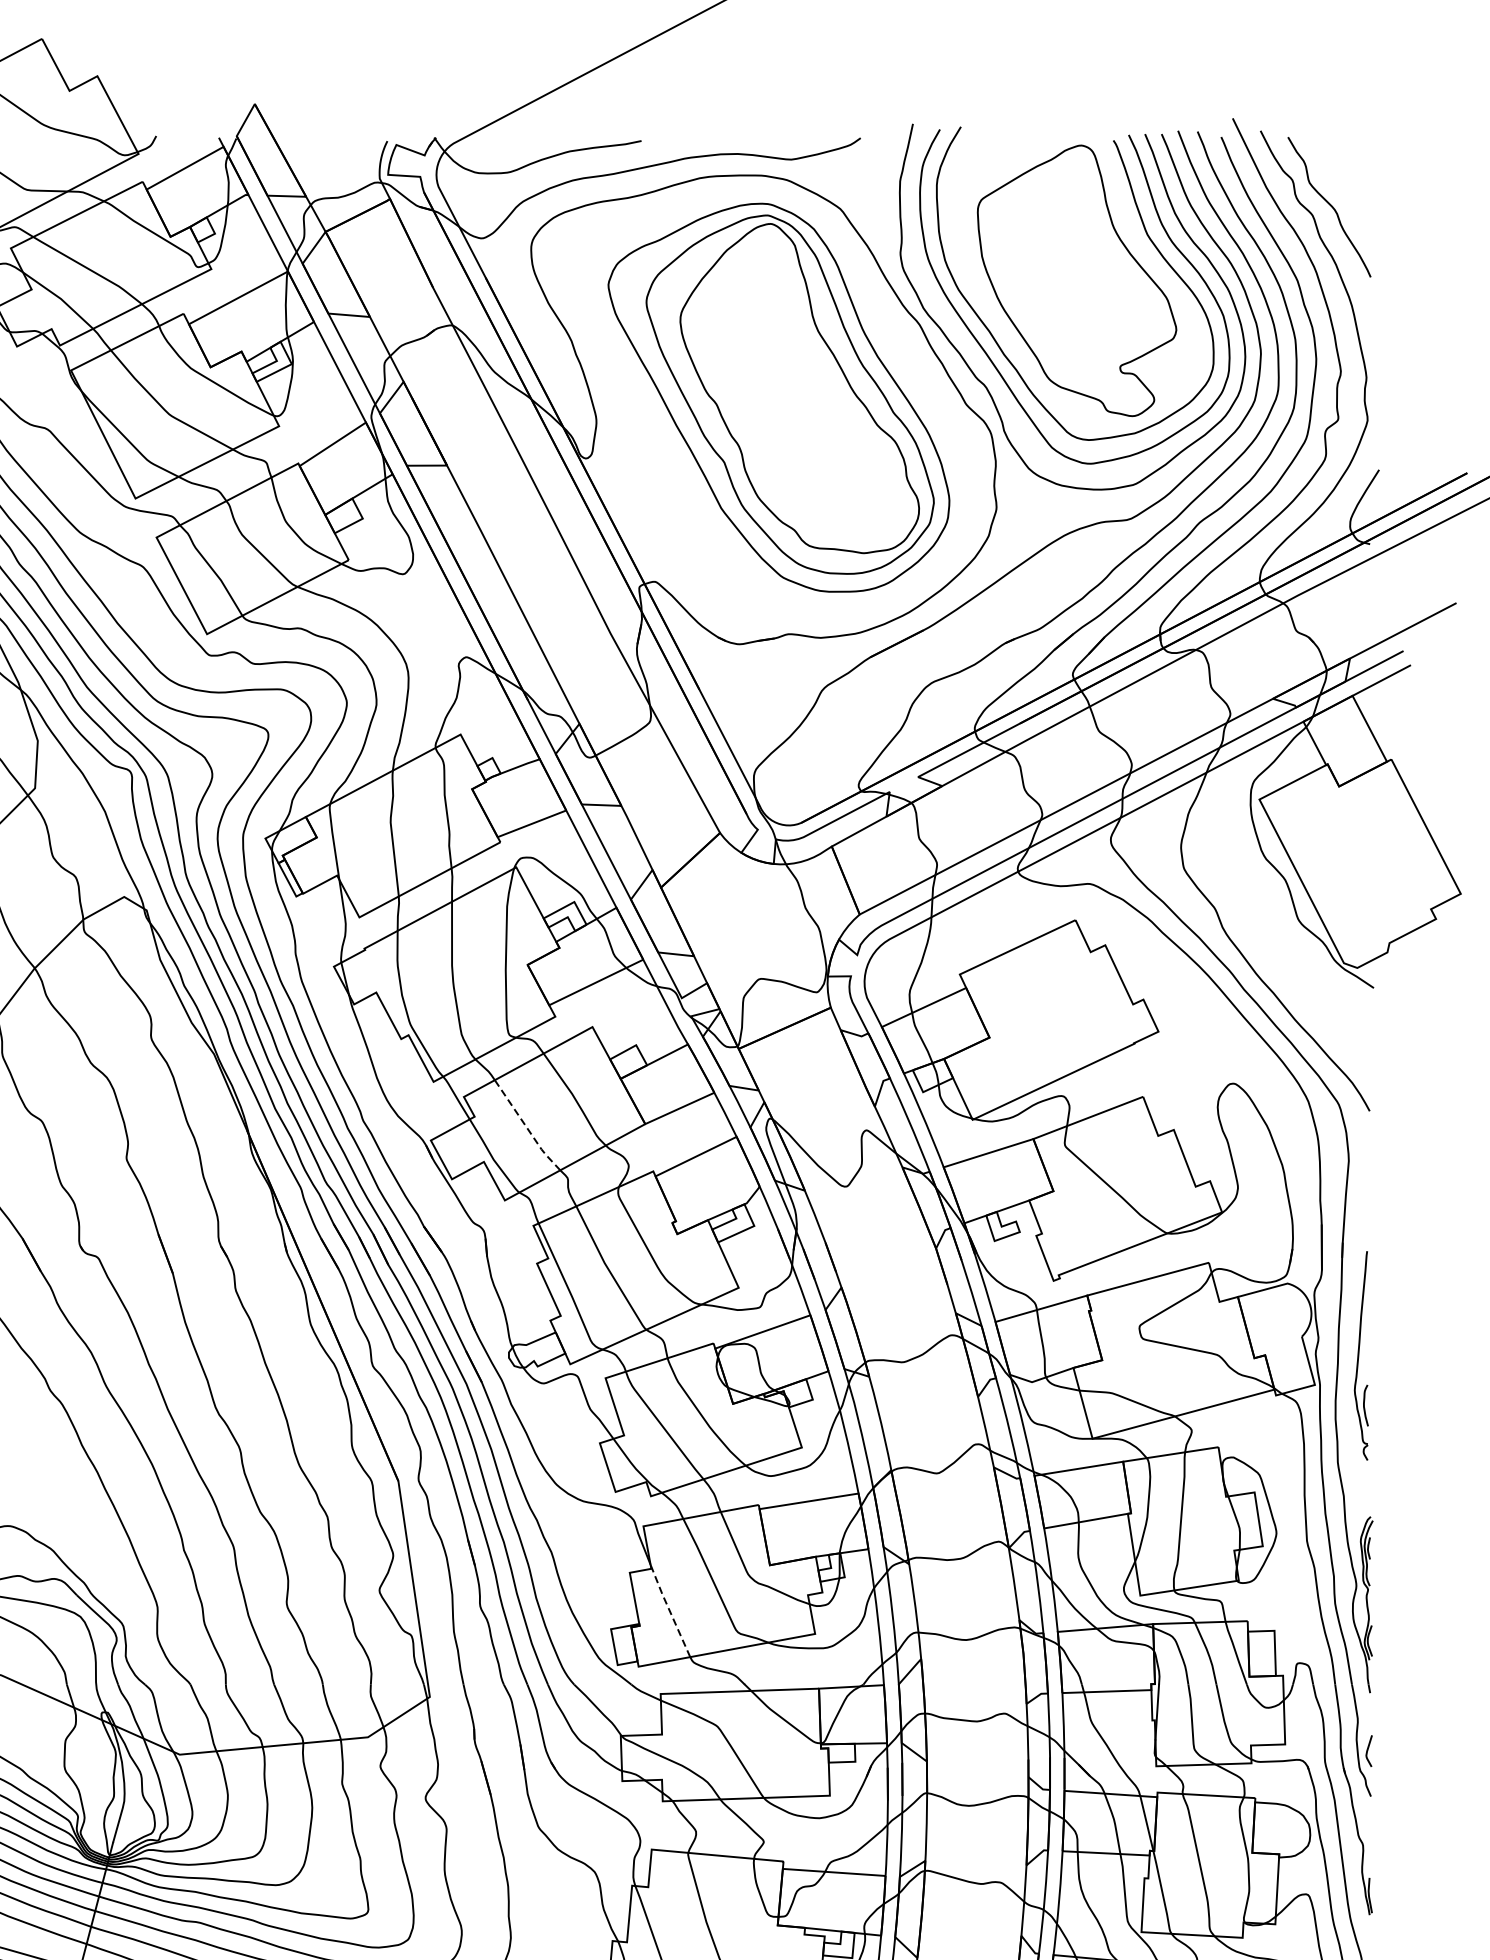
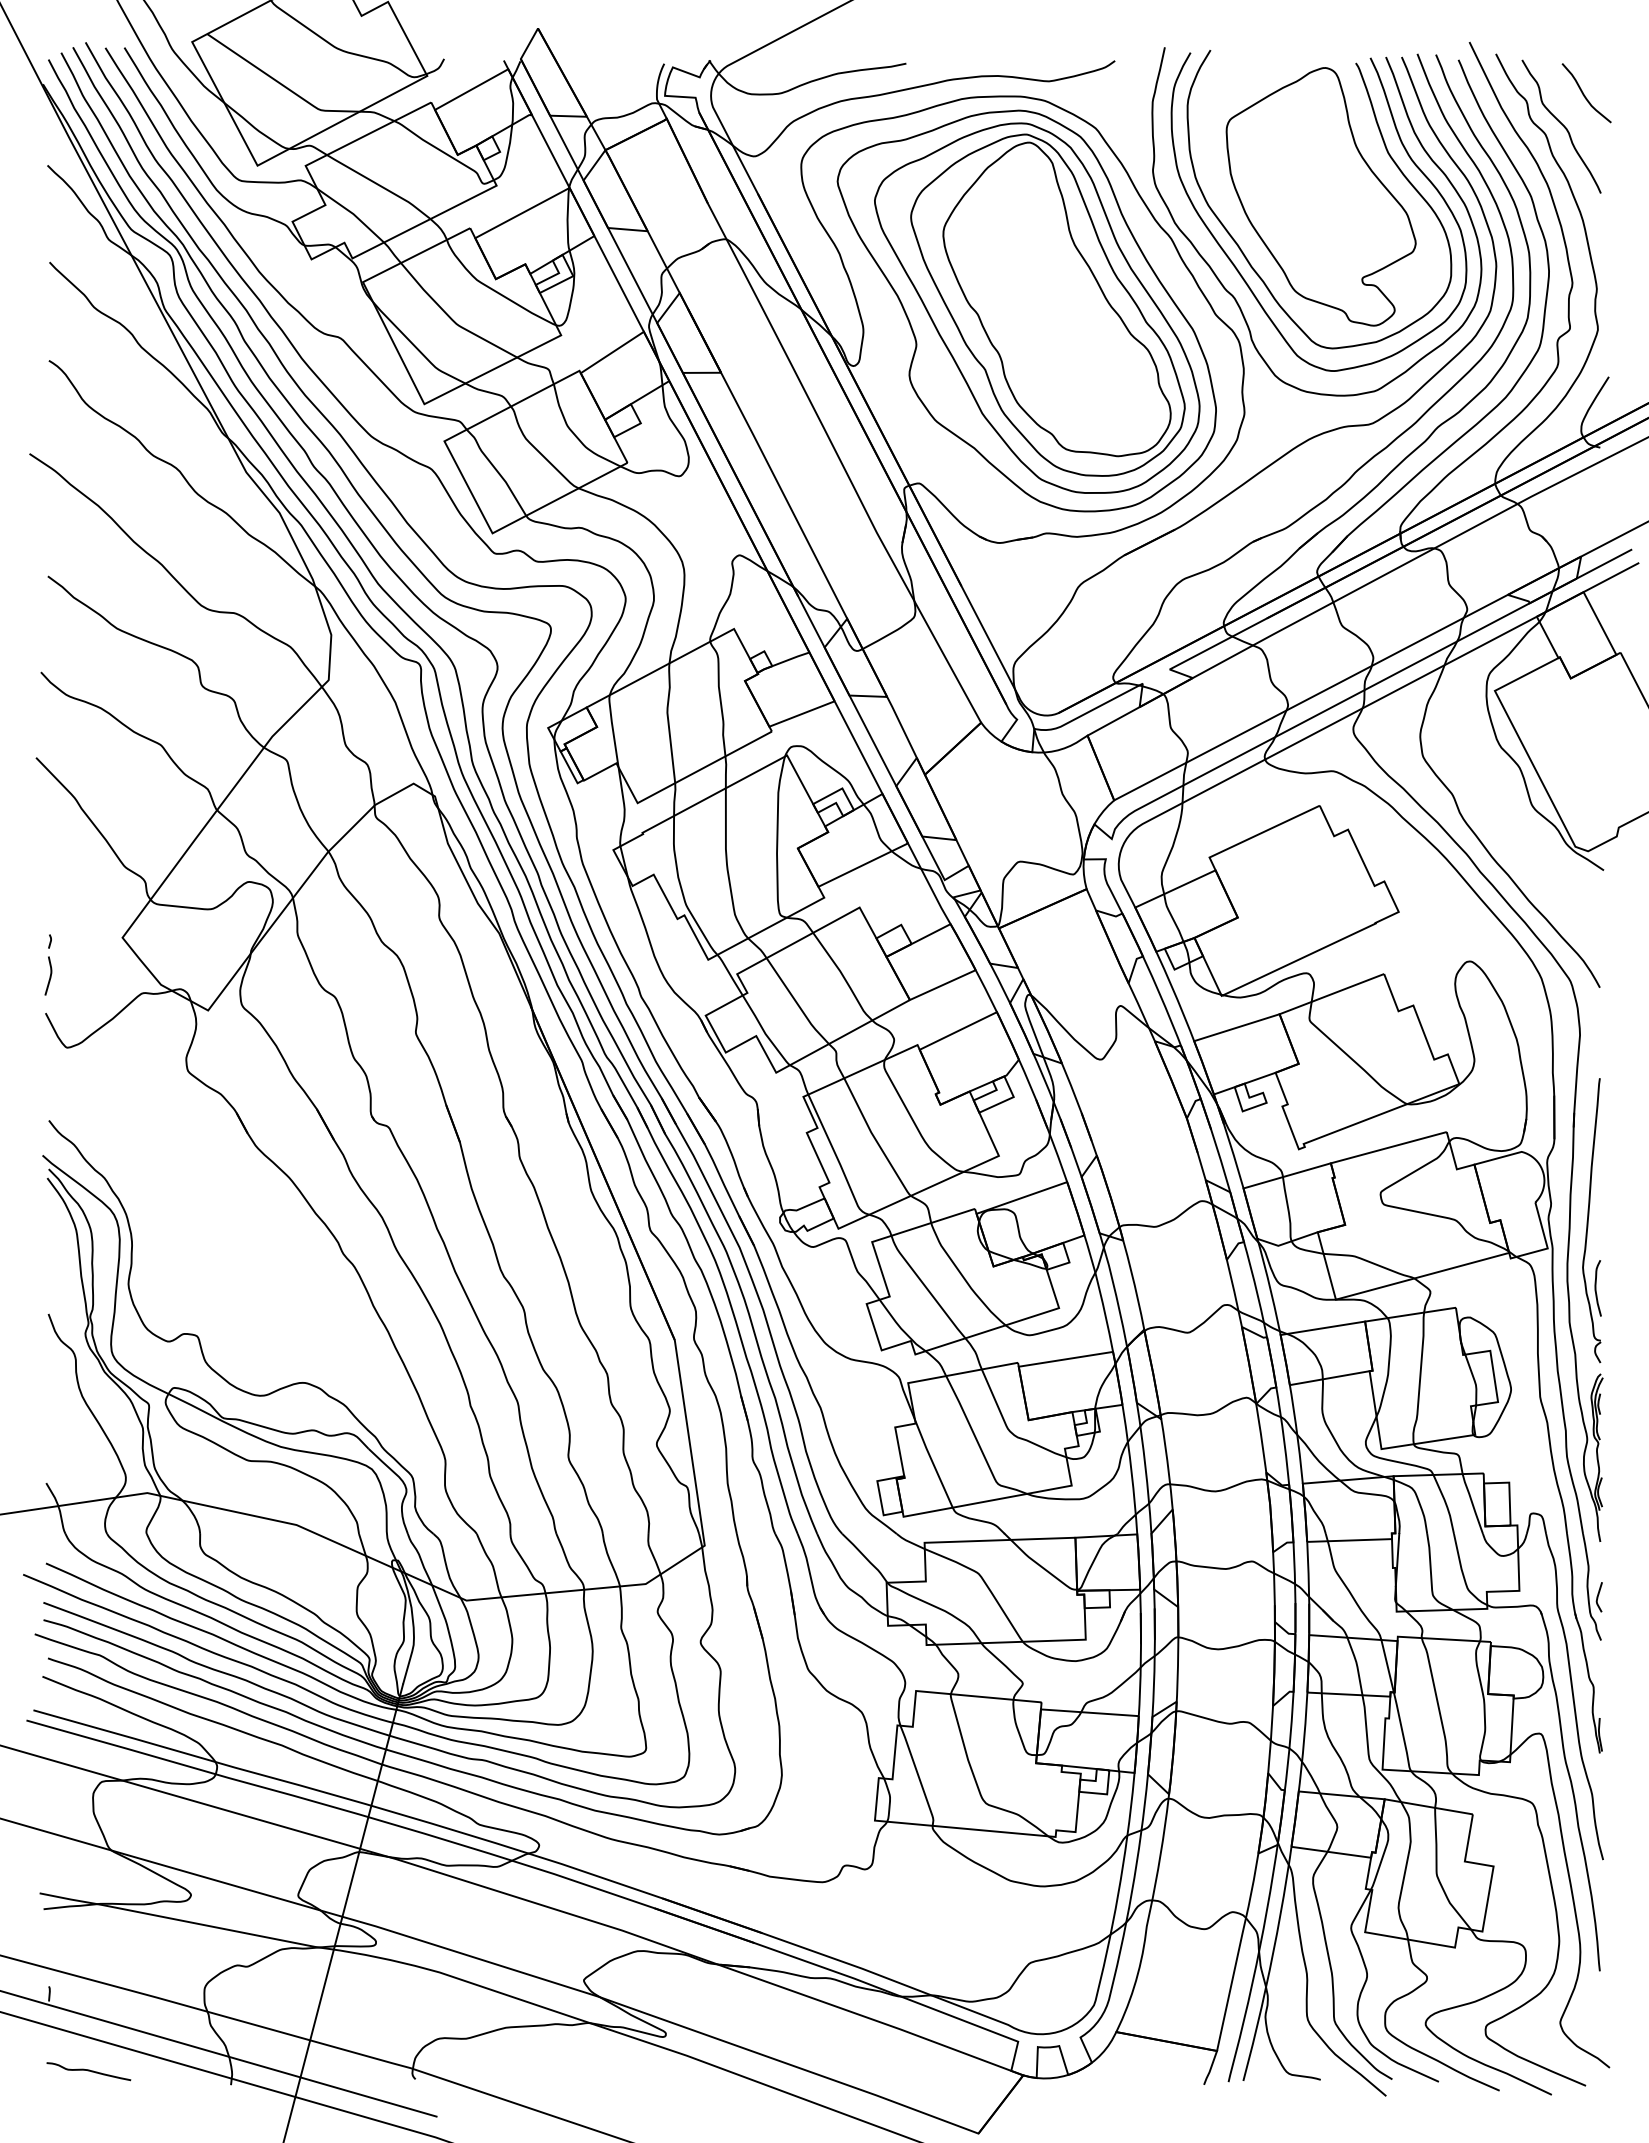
curve: (1353, 173) -> (1584, 94), added
part: (767, 400) -> (1026, 310), added
line: (526, 1126) -> (796, 1002), dashed -> solid
part: (1360, 1355) -> (1591, 1220), size x1.43
line: (670, 1610) -> (933, 1463), dashed -> solid

